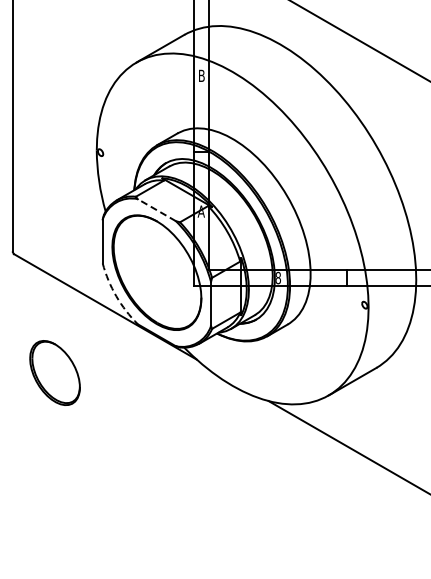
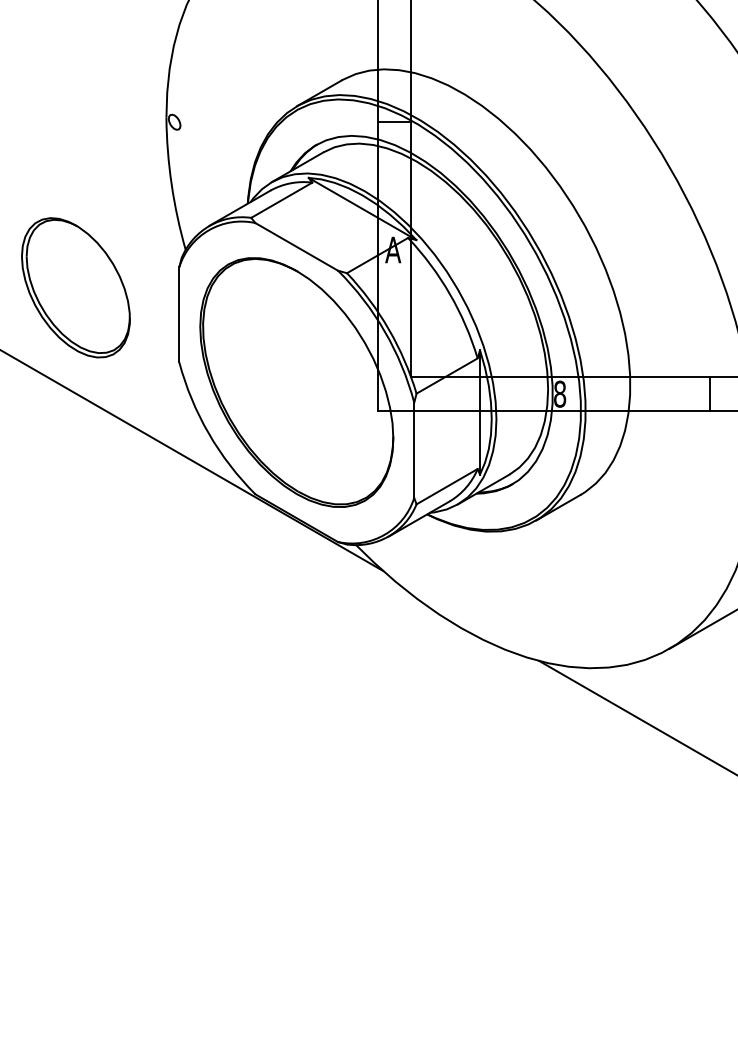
line: (156, 210) -> (295, 247), dashed -> solid
arc: (116, 296) -> (209, 434), dashed -> solid
part: (54, 372) -> (74, 286), moved

